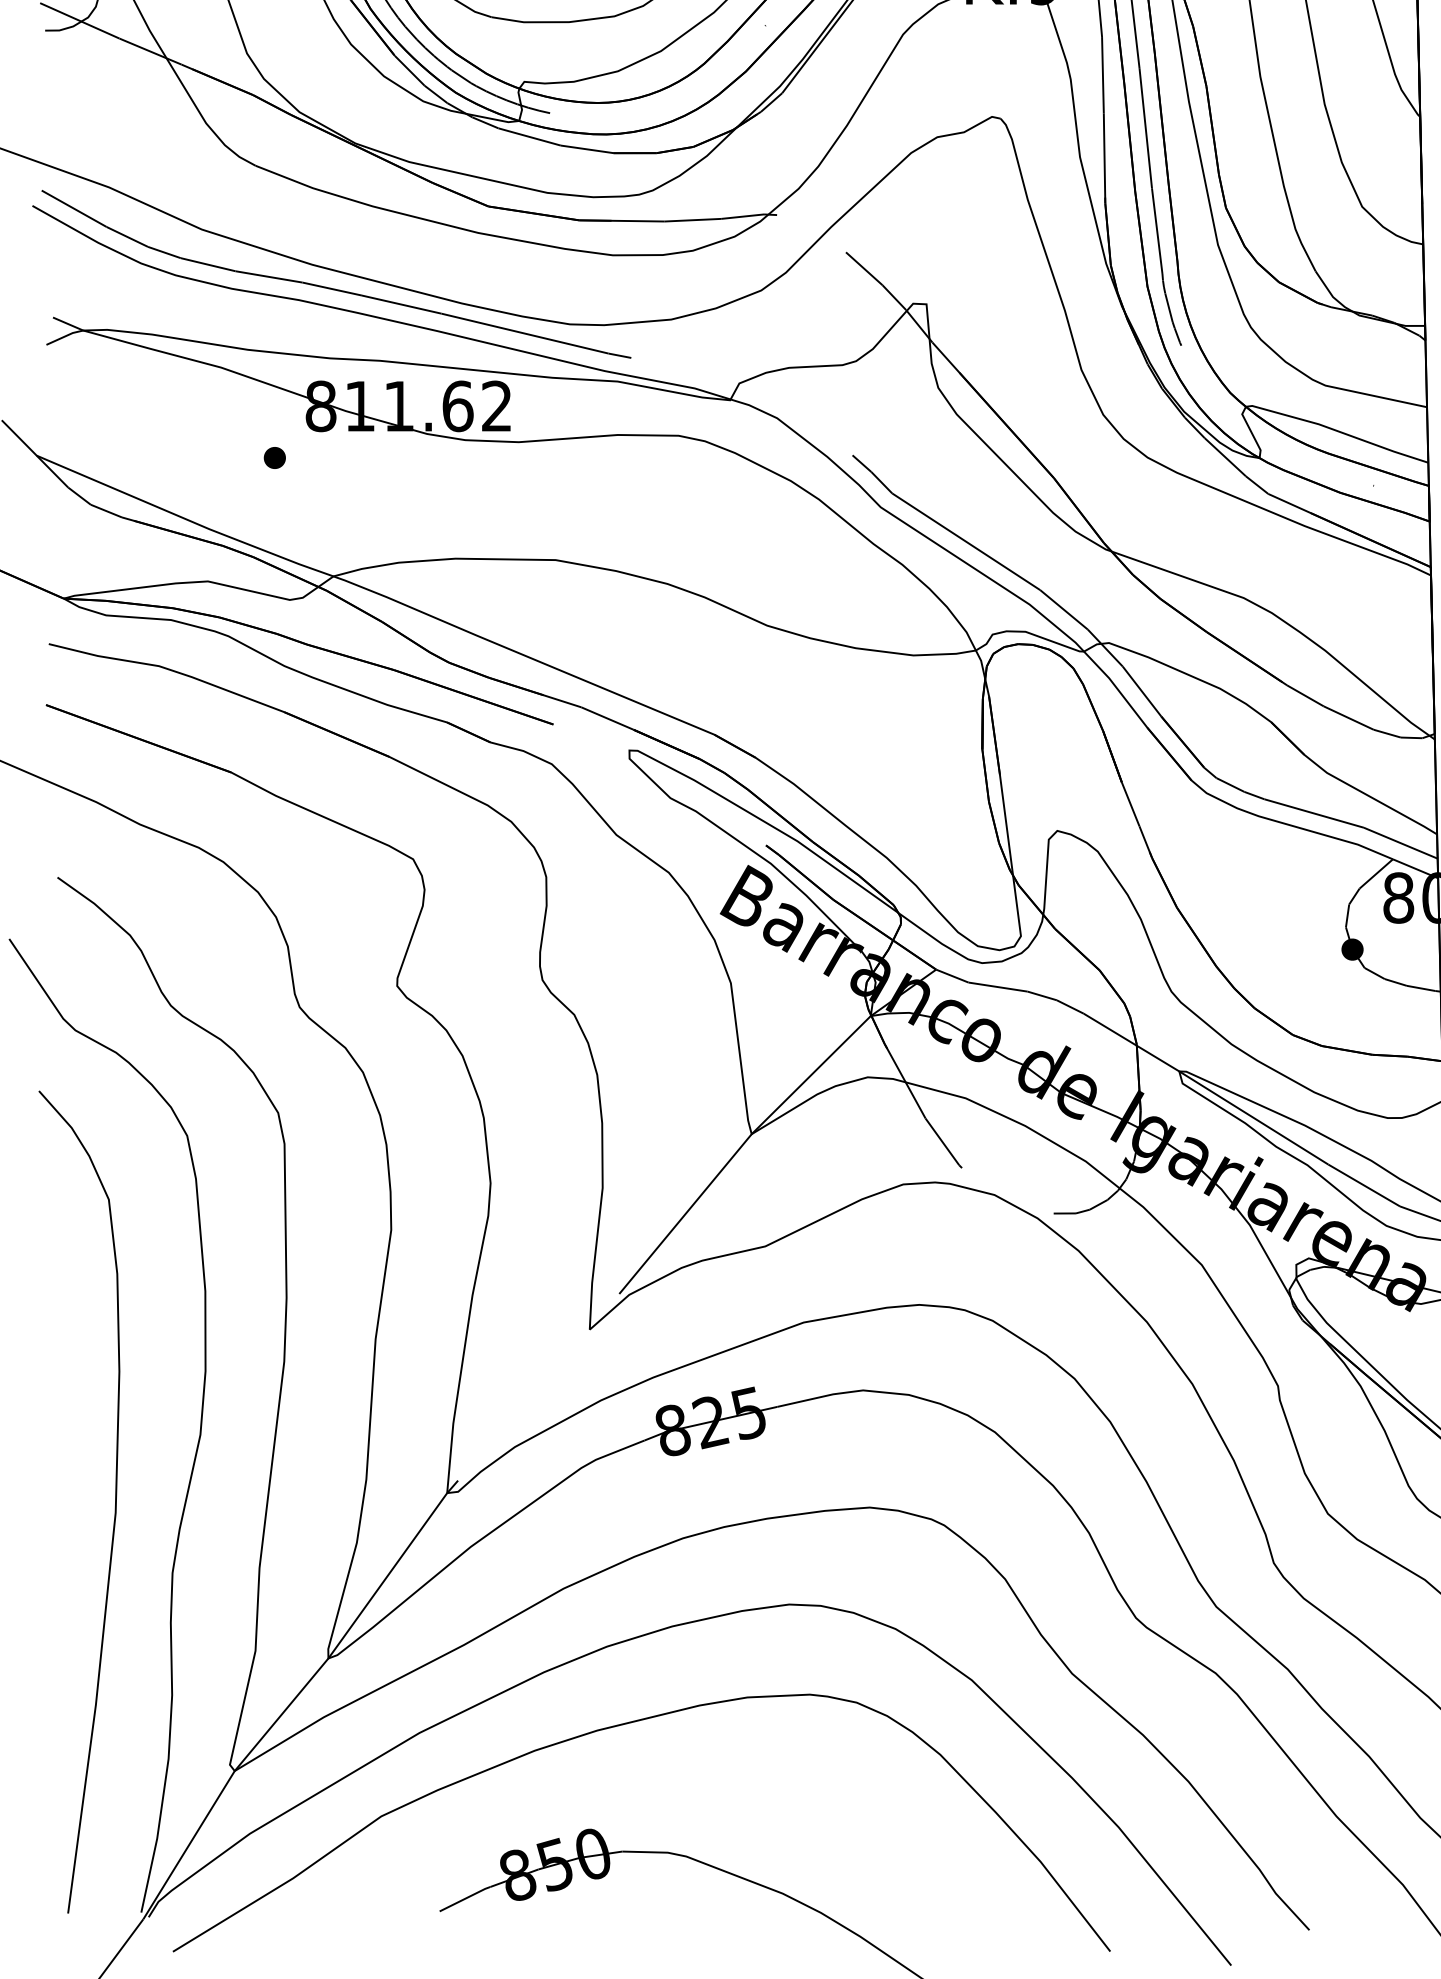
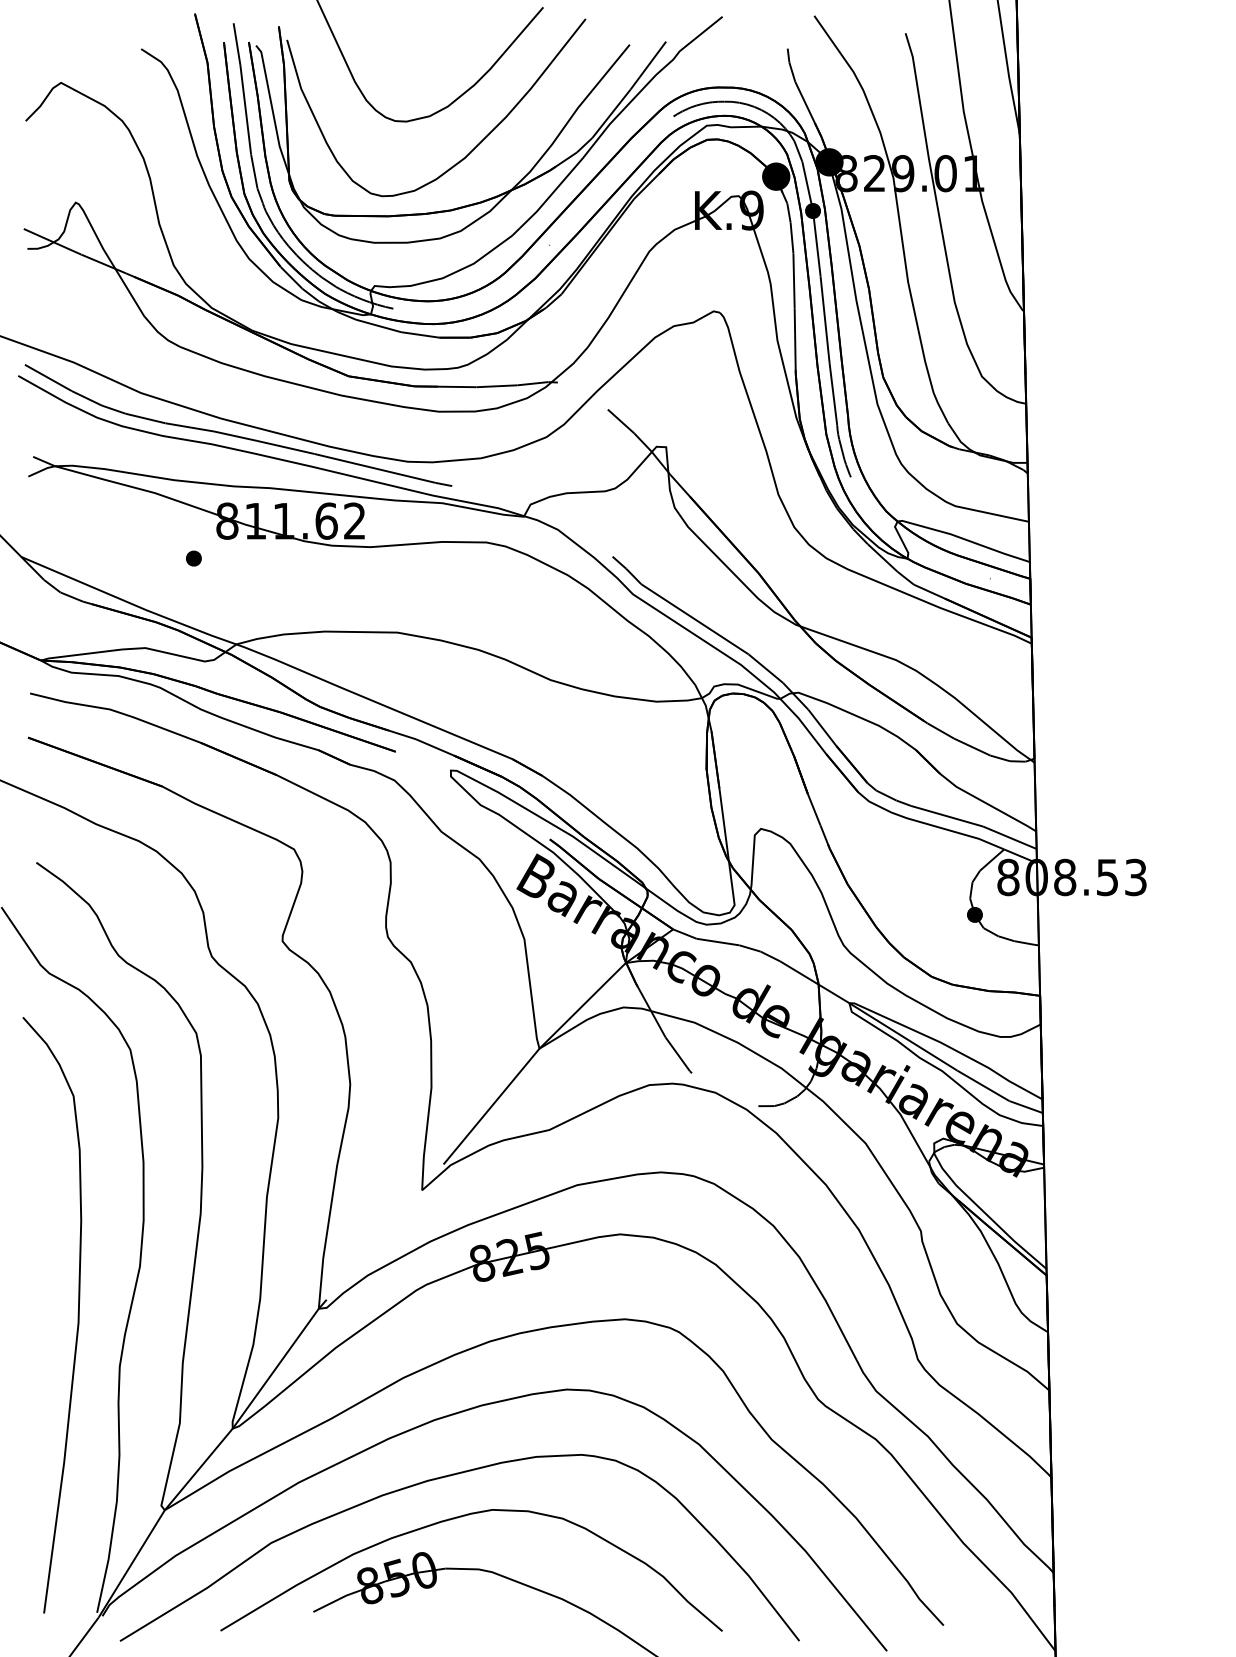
curve: (634, 1783) -> (454, 1519), added

